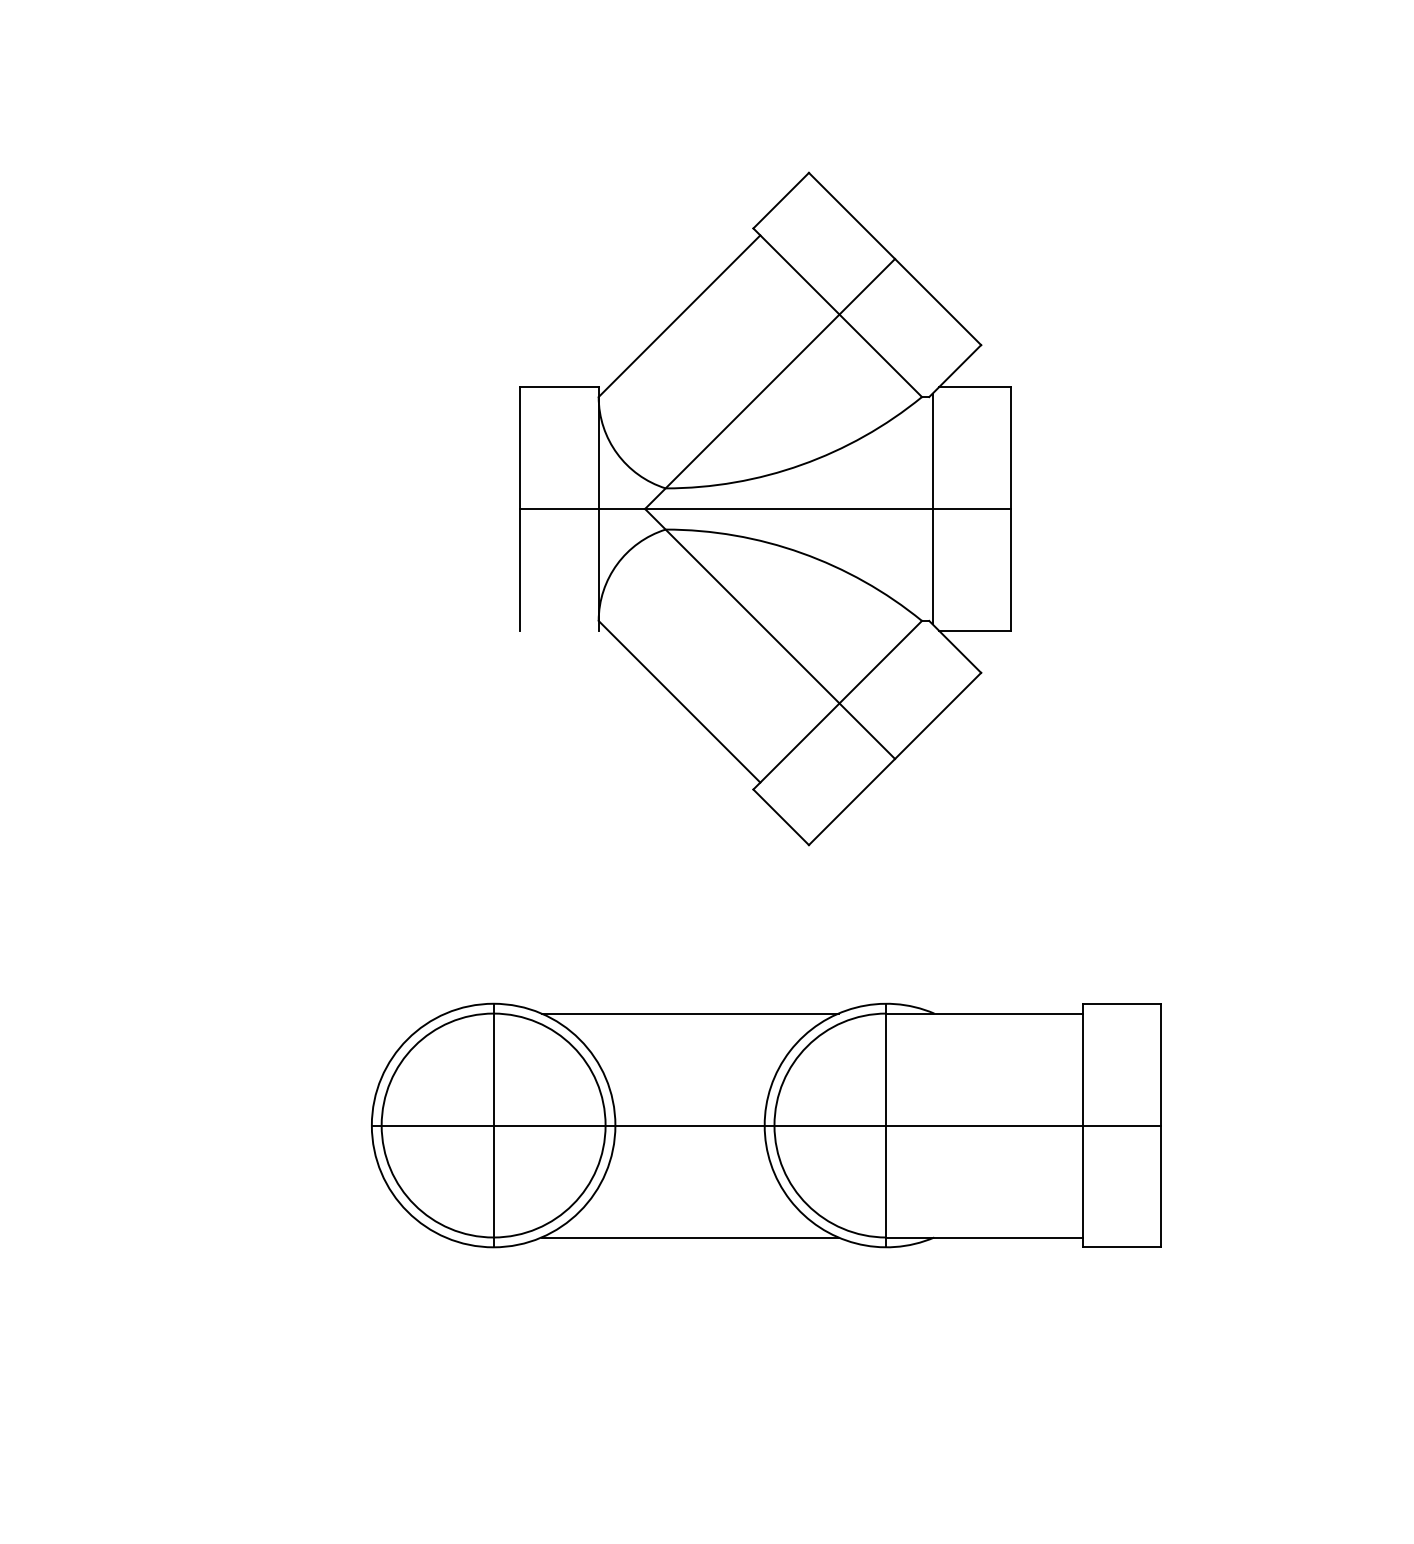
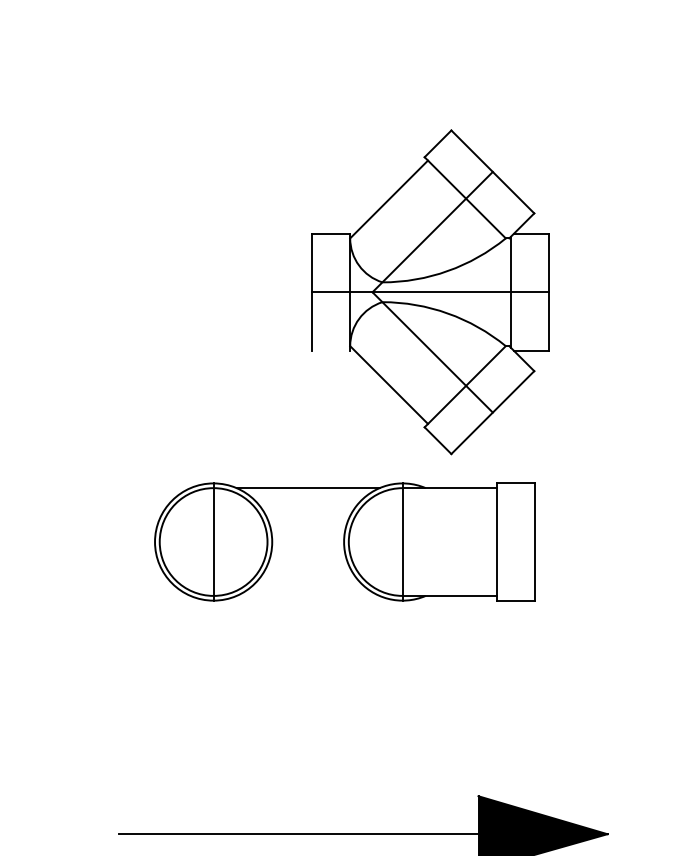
part: (765, 509) -> (430, 292), moved
line: (767, 1126) -> (345, 542), removed
line: (688, 1236) -> (307, 595), removed

